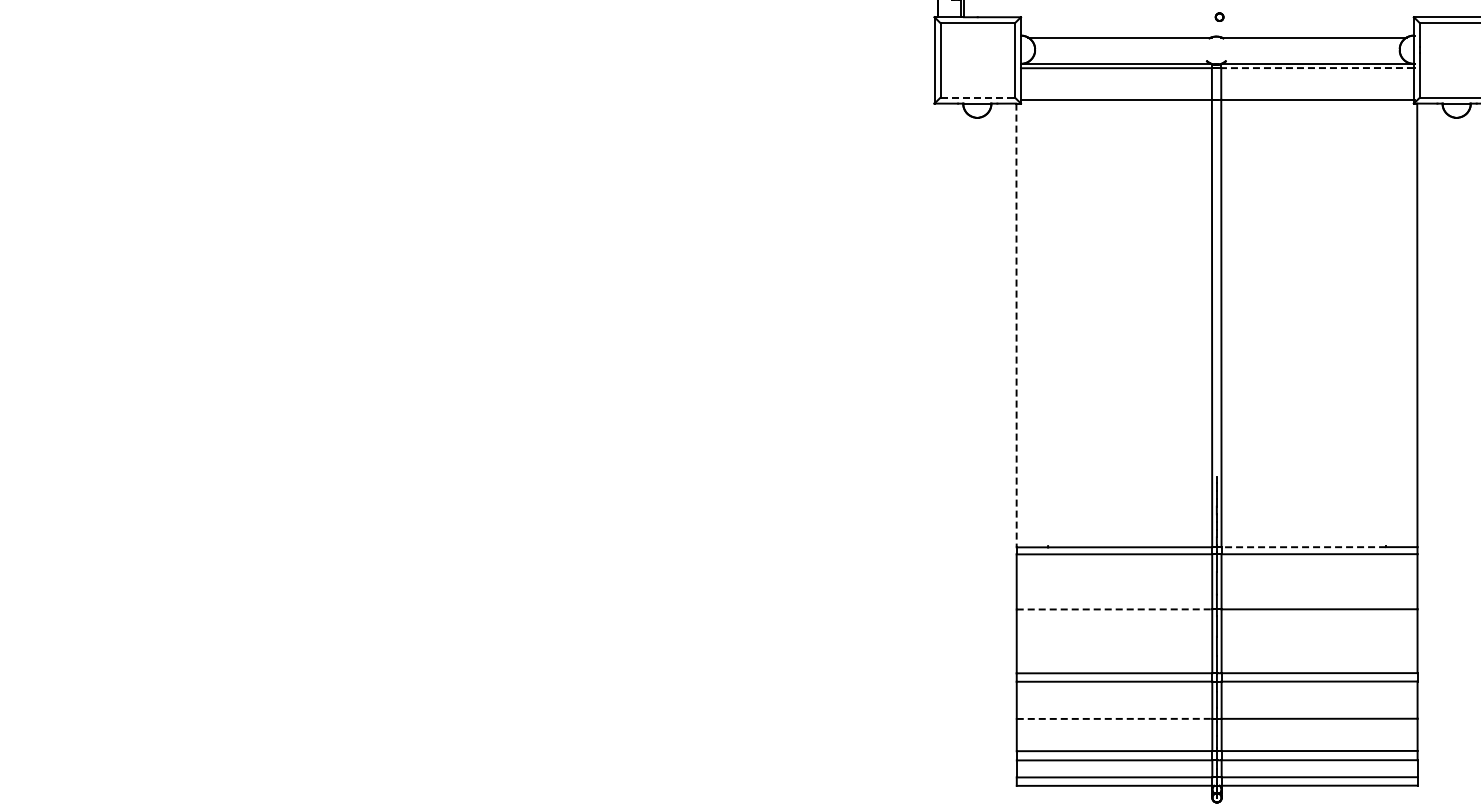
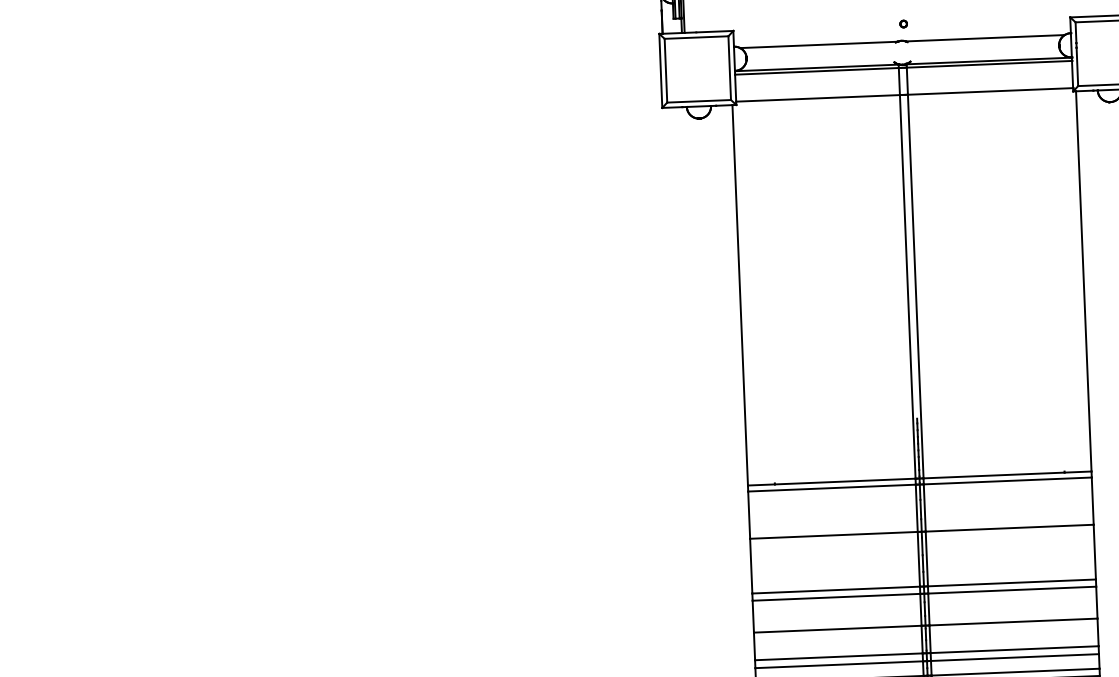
line: (1317, 68) -> (989, 64), dashed -> solid
line: (978, 97) -> (699, 101), dashed -> solid
line: (1016, 325) -> (740, 295), dashed -> solid
line: (1303, 547) -> (993, 475), dashed -> solid
line: (1114, 609) -> (833, 535), dashed -> solid
line: (1114, 718) -> (837, 628), dashed -> solid

